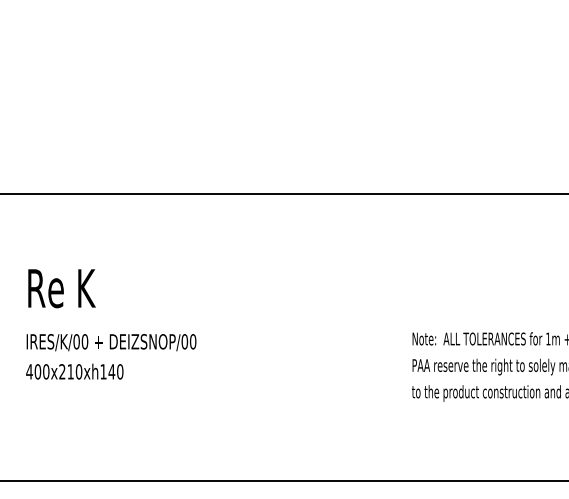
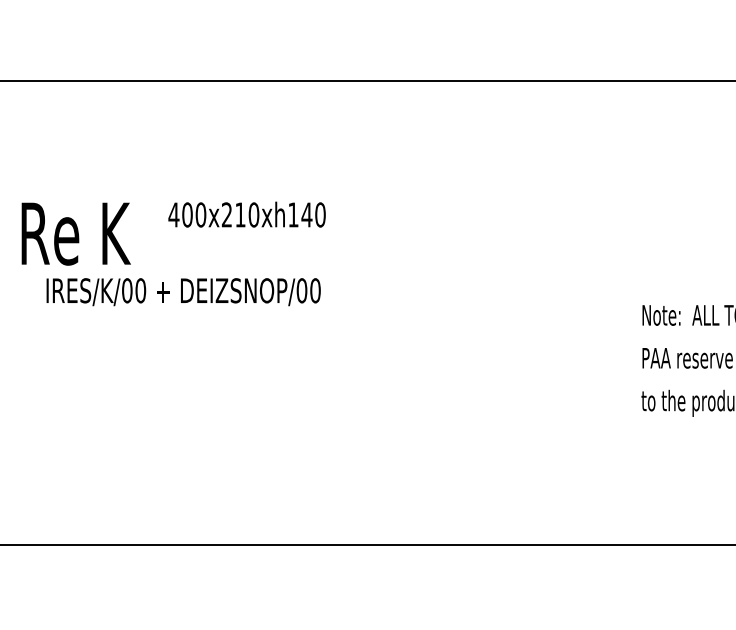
text: (111, 342) -> (183, 291), moved
text: (74, 371) -> (246, 214), moved

